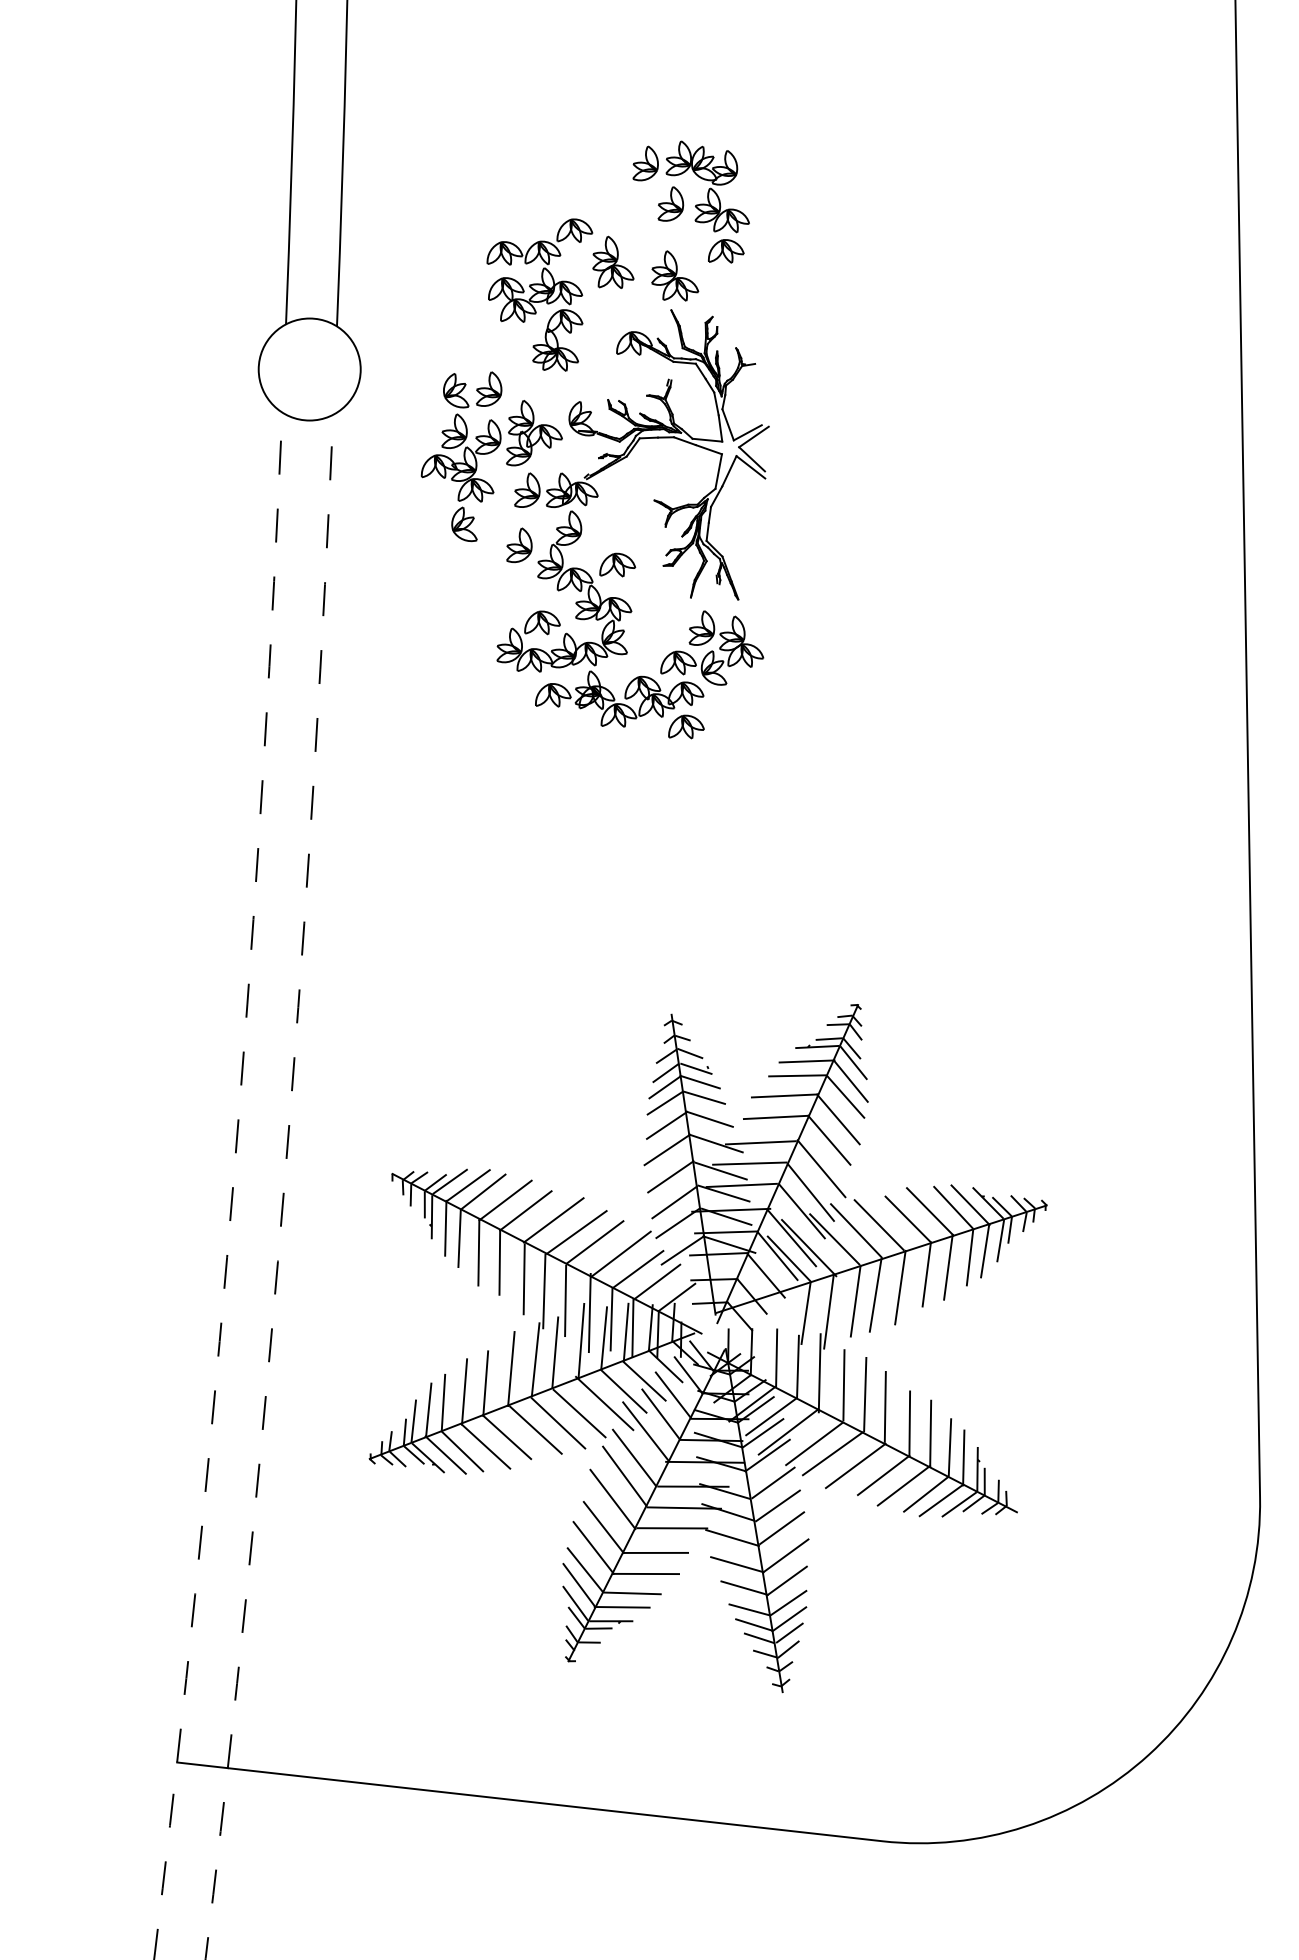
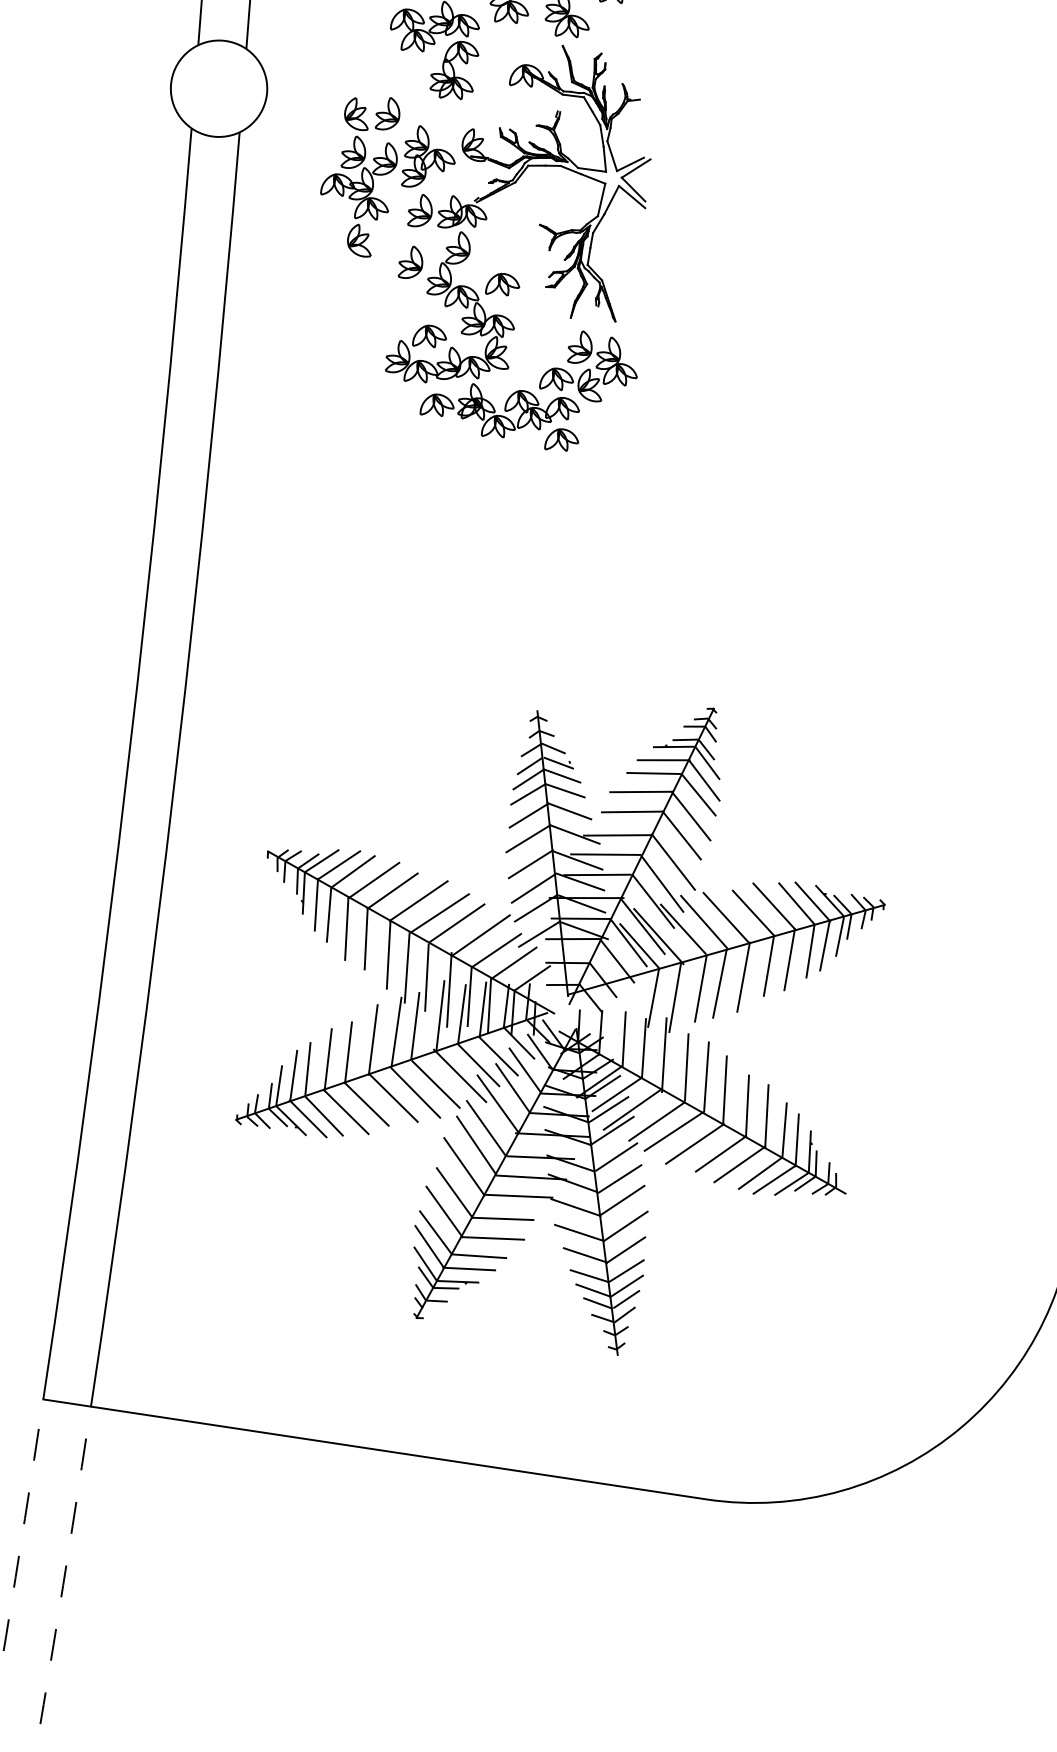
arc: (241, 1088) -> (128, 765), dashed -> solid
arc: (291, 1092) -> (175, 770), dashed -> solid

